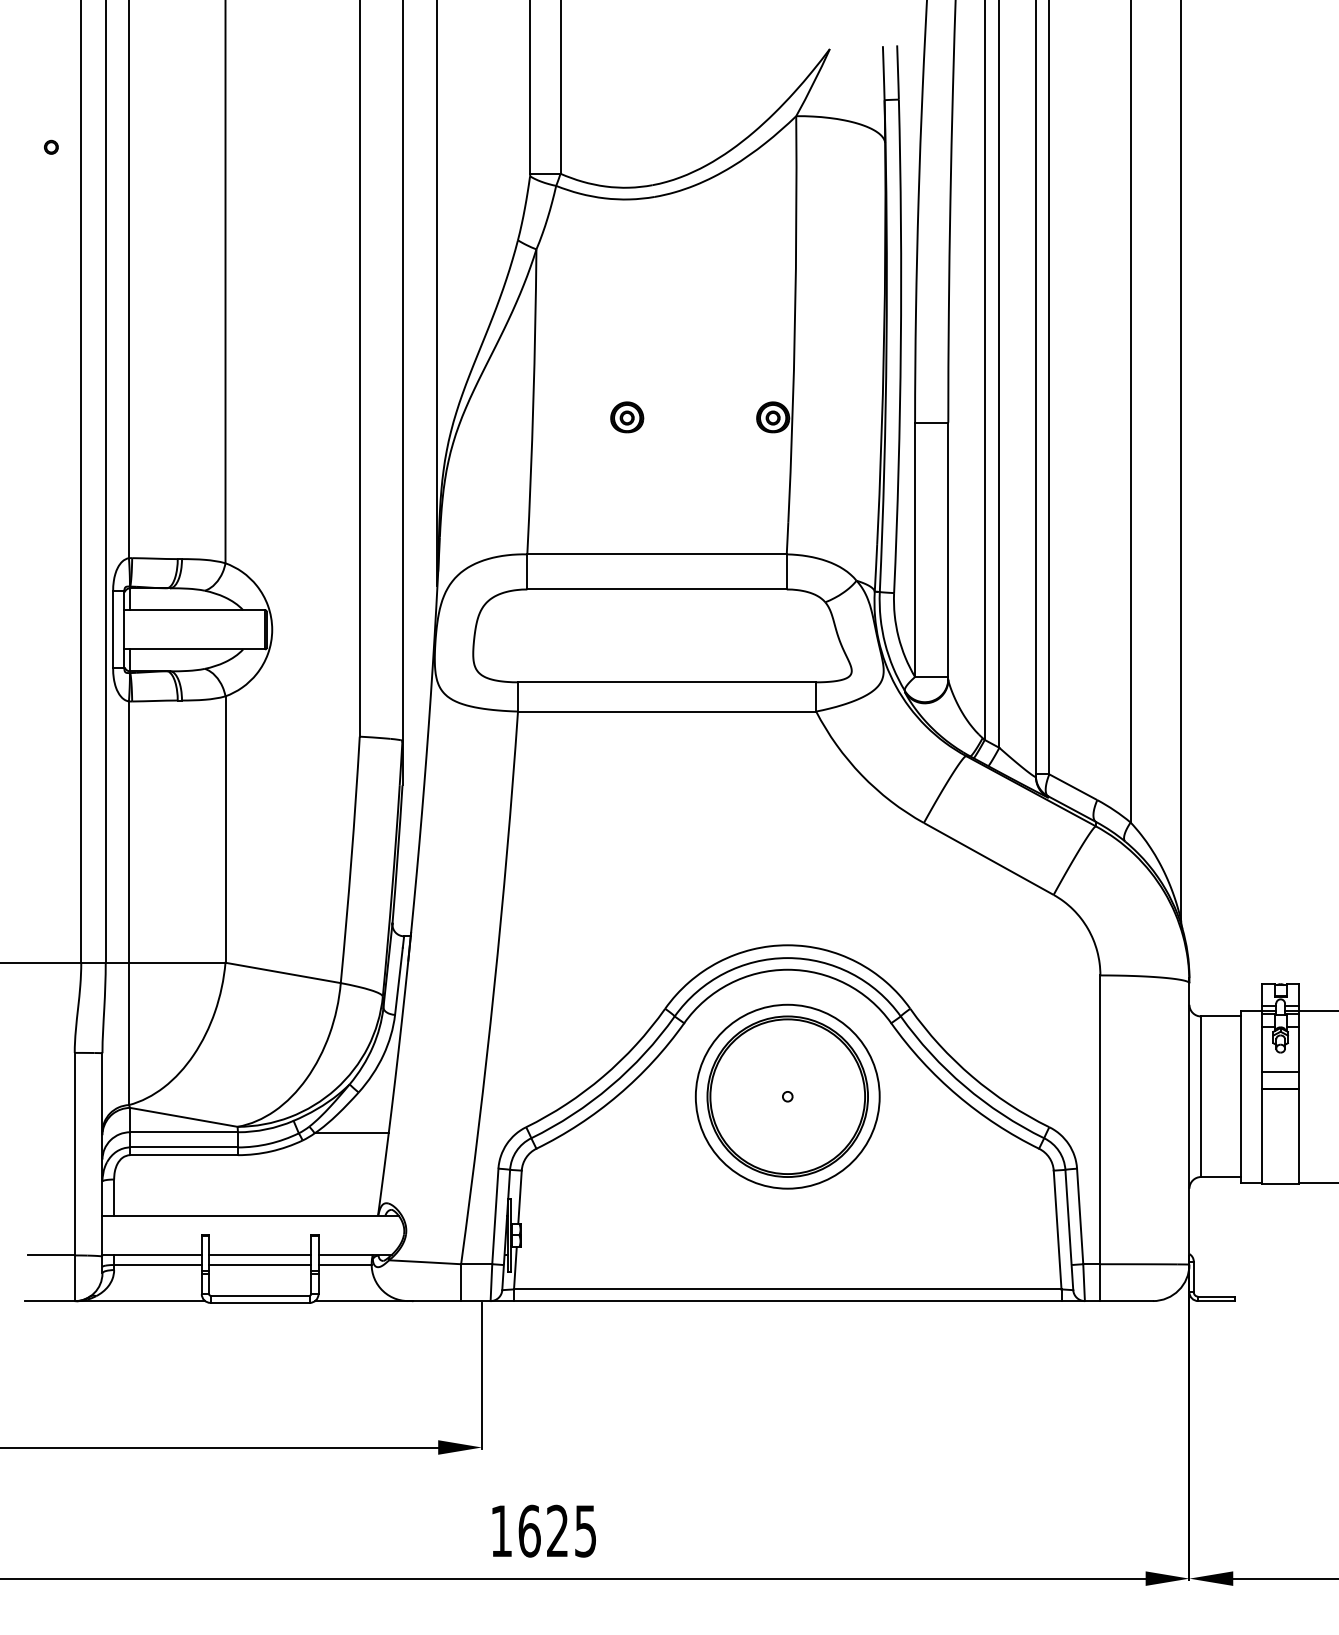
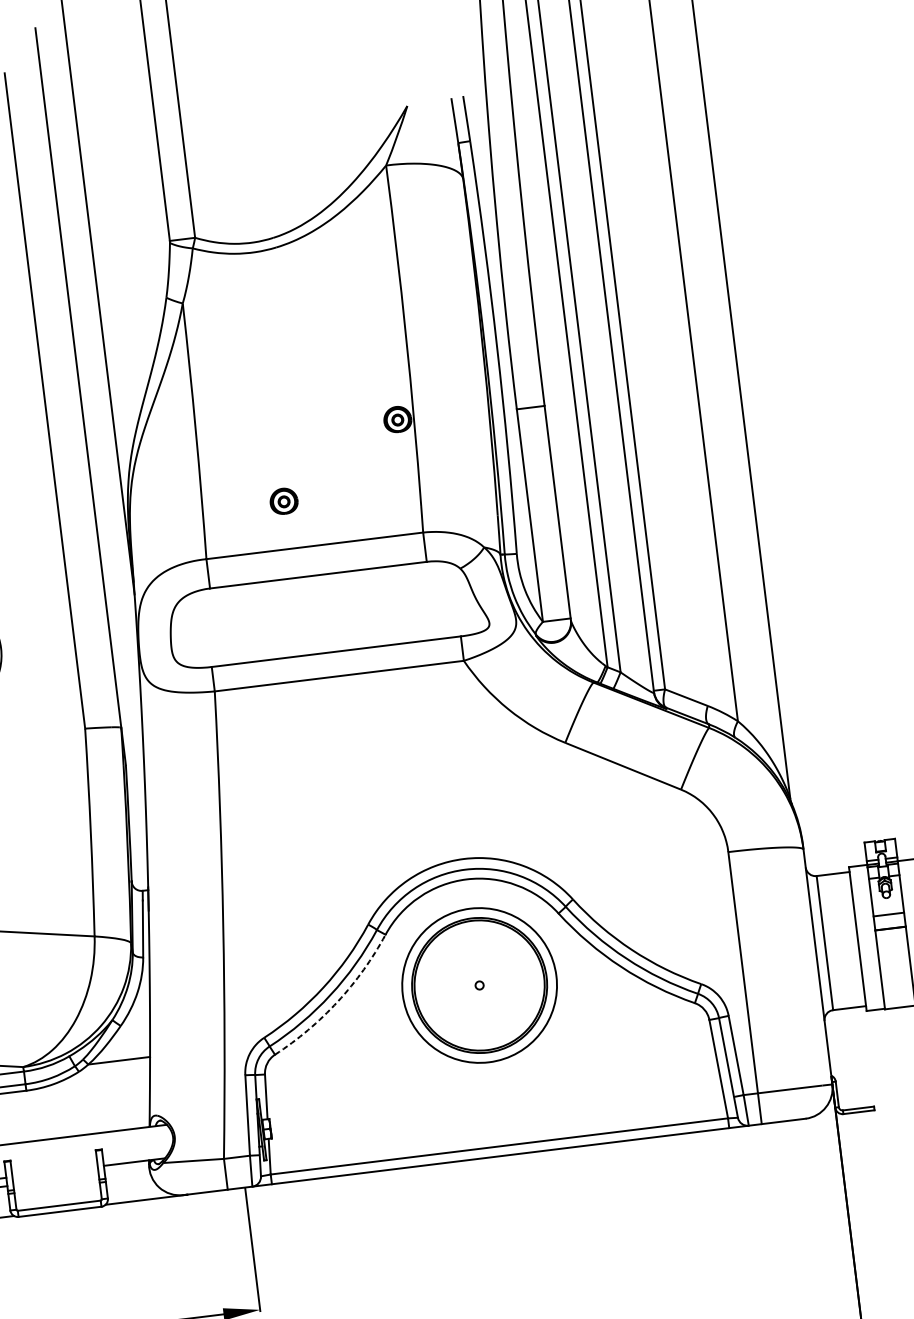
part: (627, 417) -> (284, 501), moved
arc: (618, 1095) -> (338, 1001), solid -> dashed
line: (260, 1255) -> (55, 1172), removed
line: (260, 1265) -> (56, 1180), removed
line: (344, 1265) -> (126, 1171), removed

